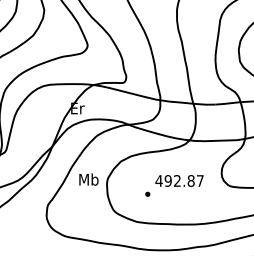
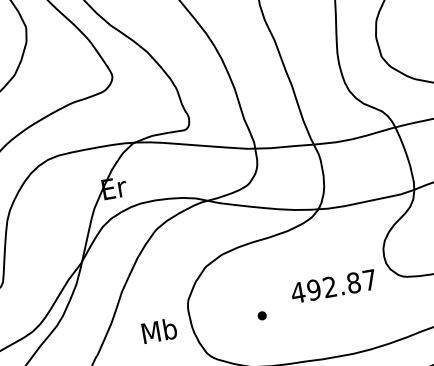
text: (88, 179) -> (158, 330), moved
text: (179, 180) -> (333, 285), moved

